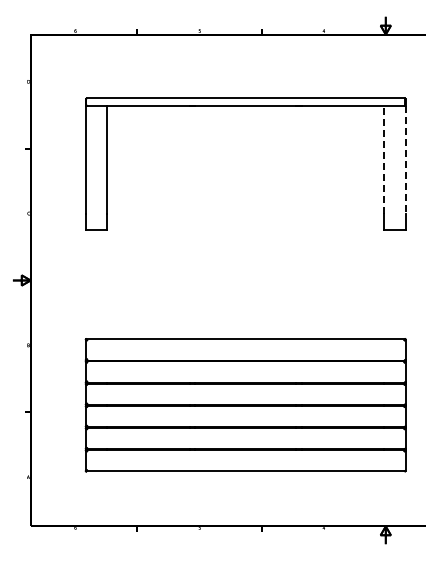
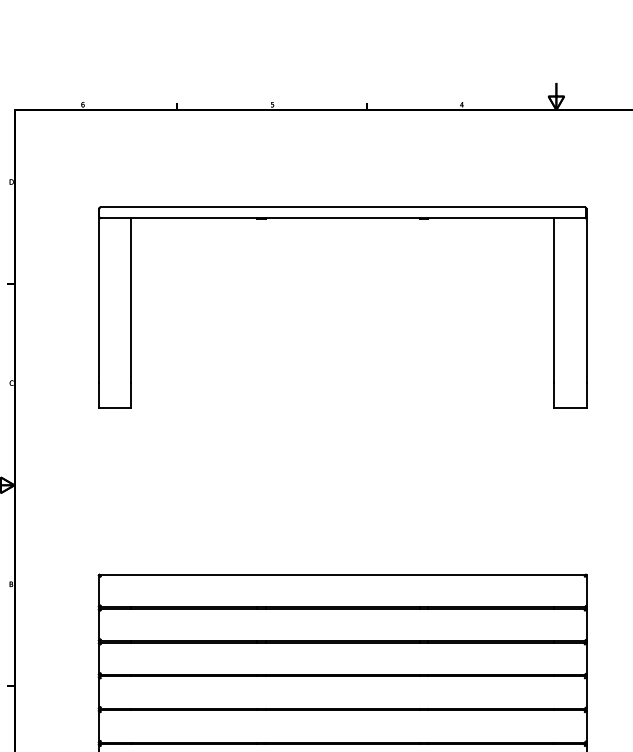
line: (384, 159) -> (554, 300), dashed -> solid
line: (405, 159) -> (586, 300), dashed -> solid

